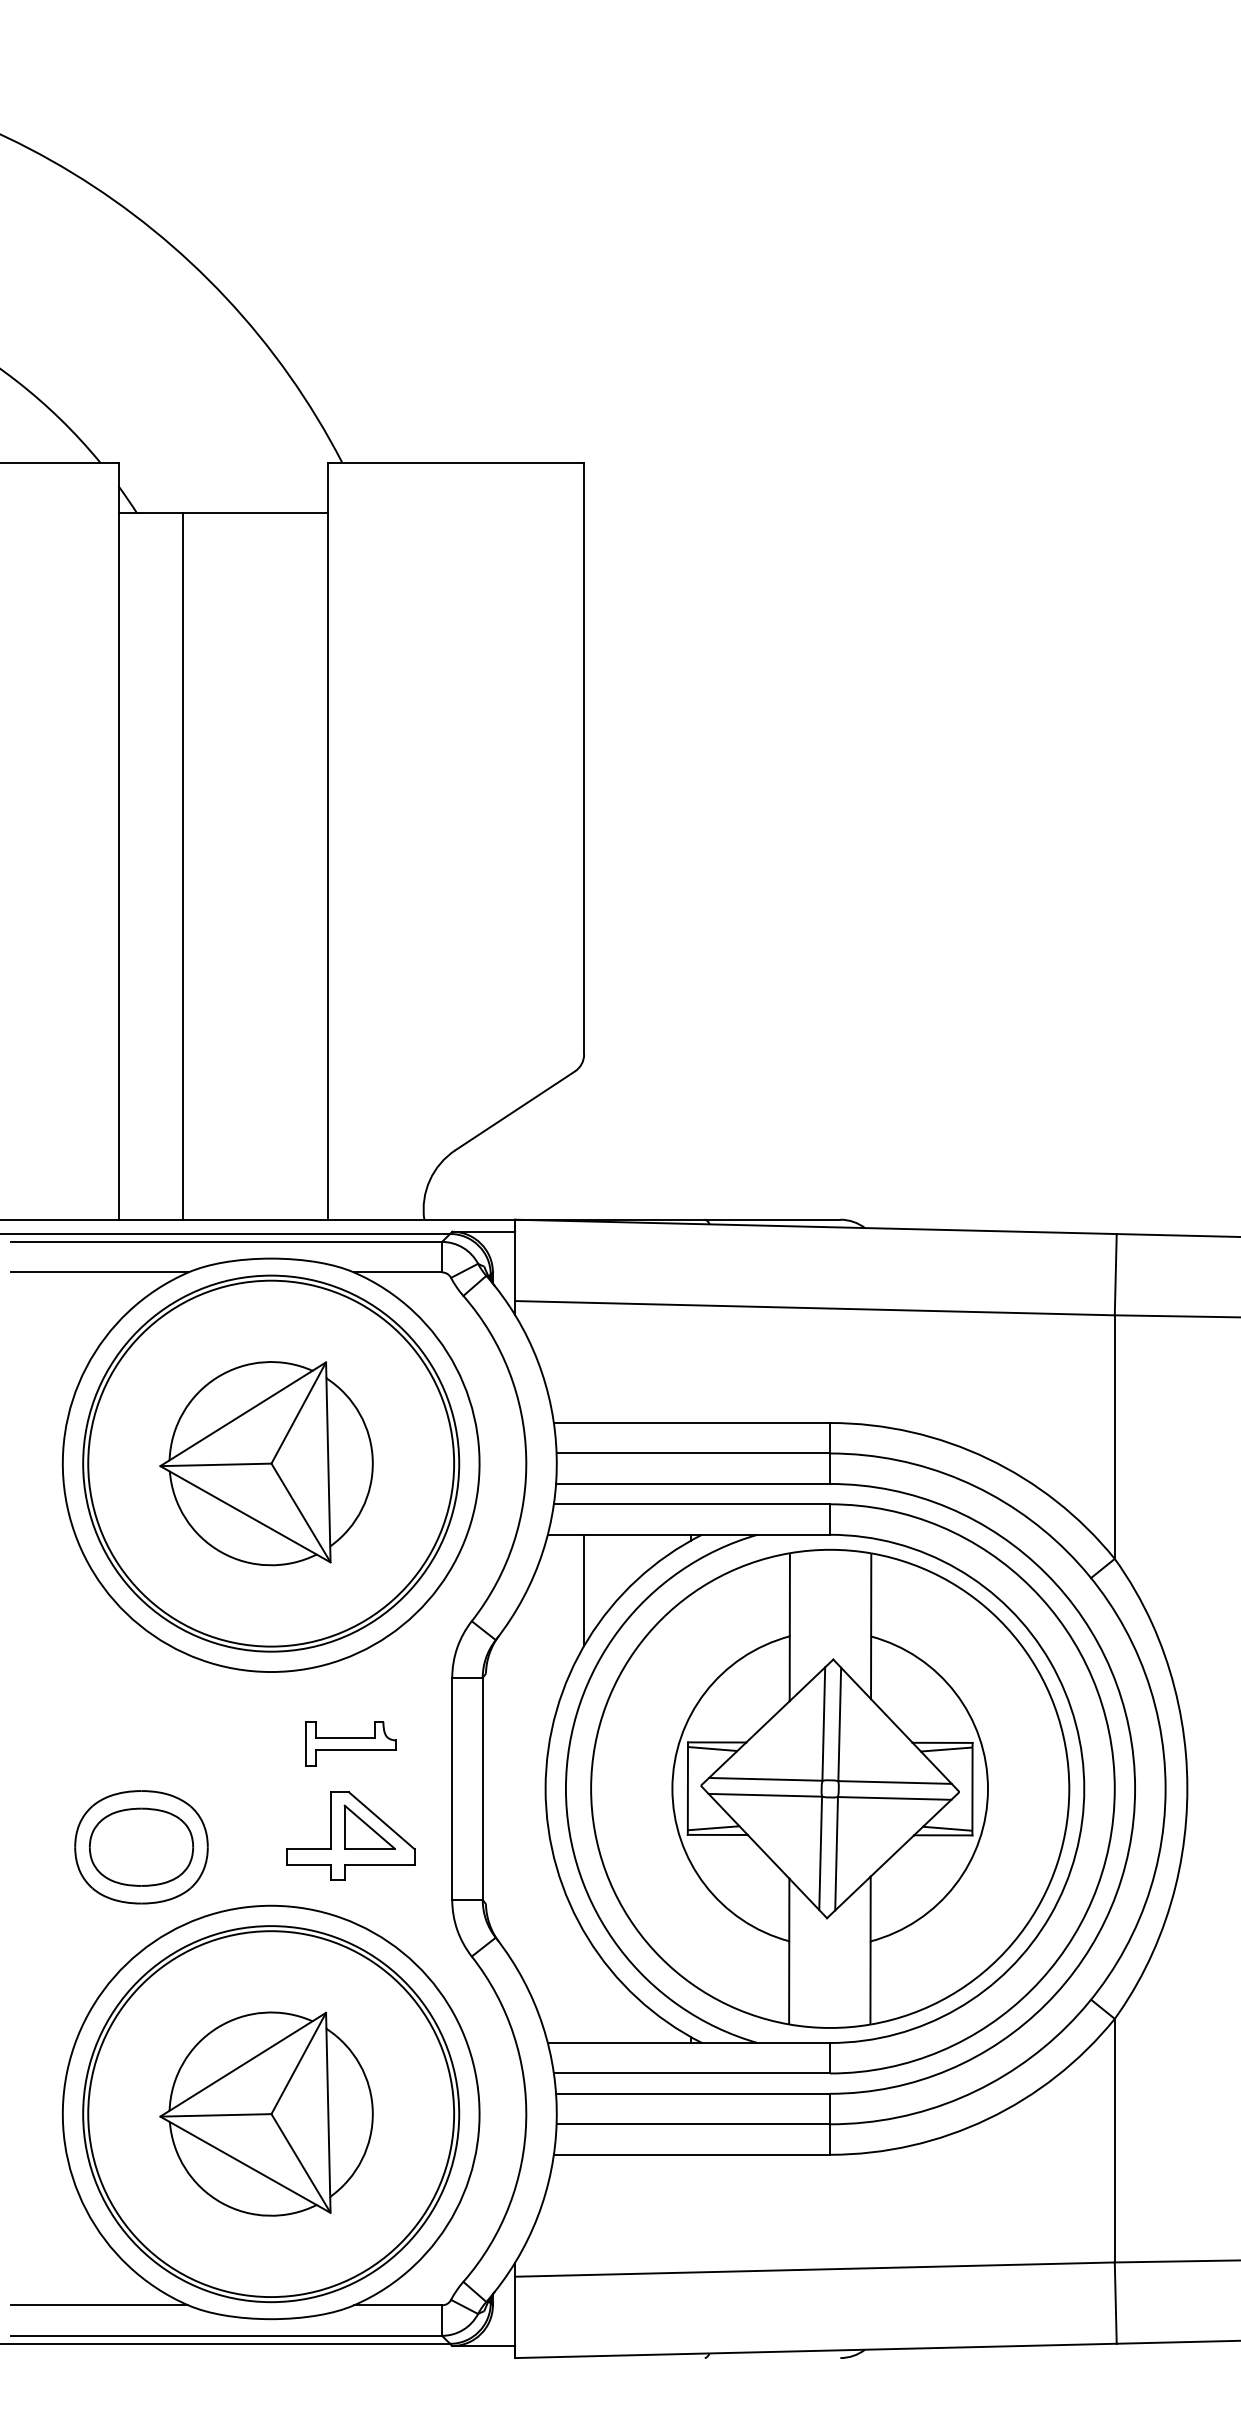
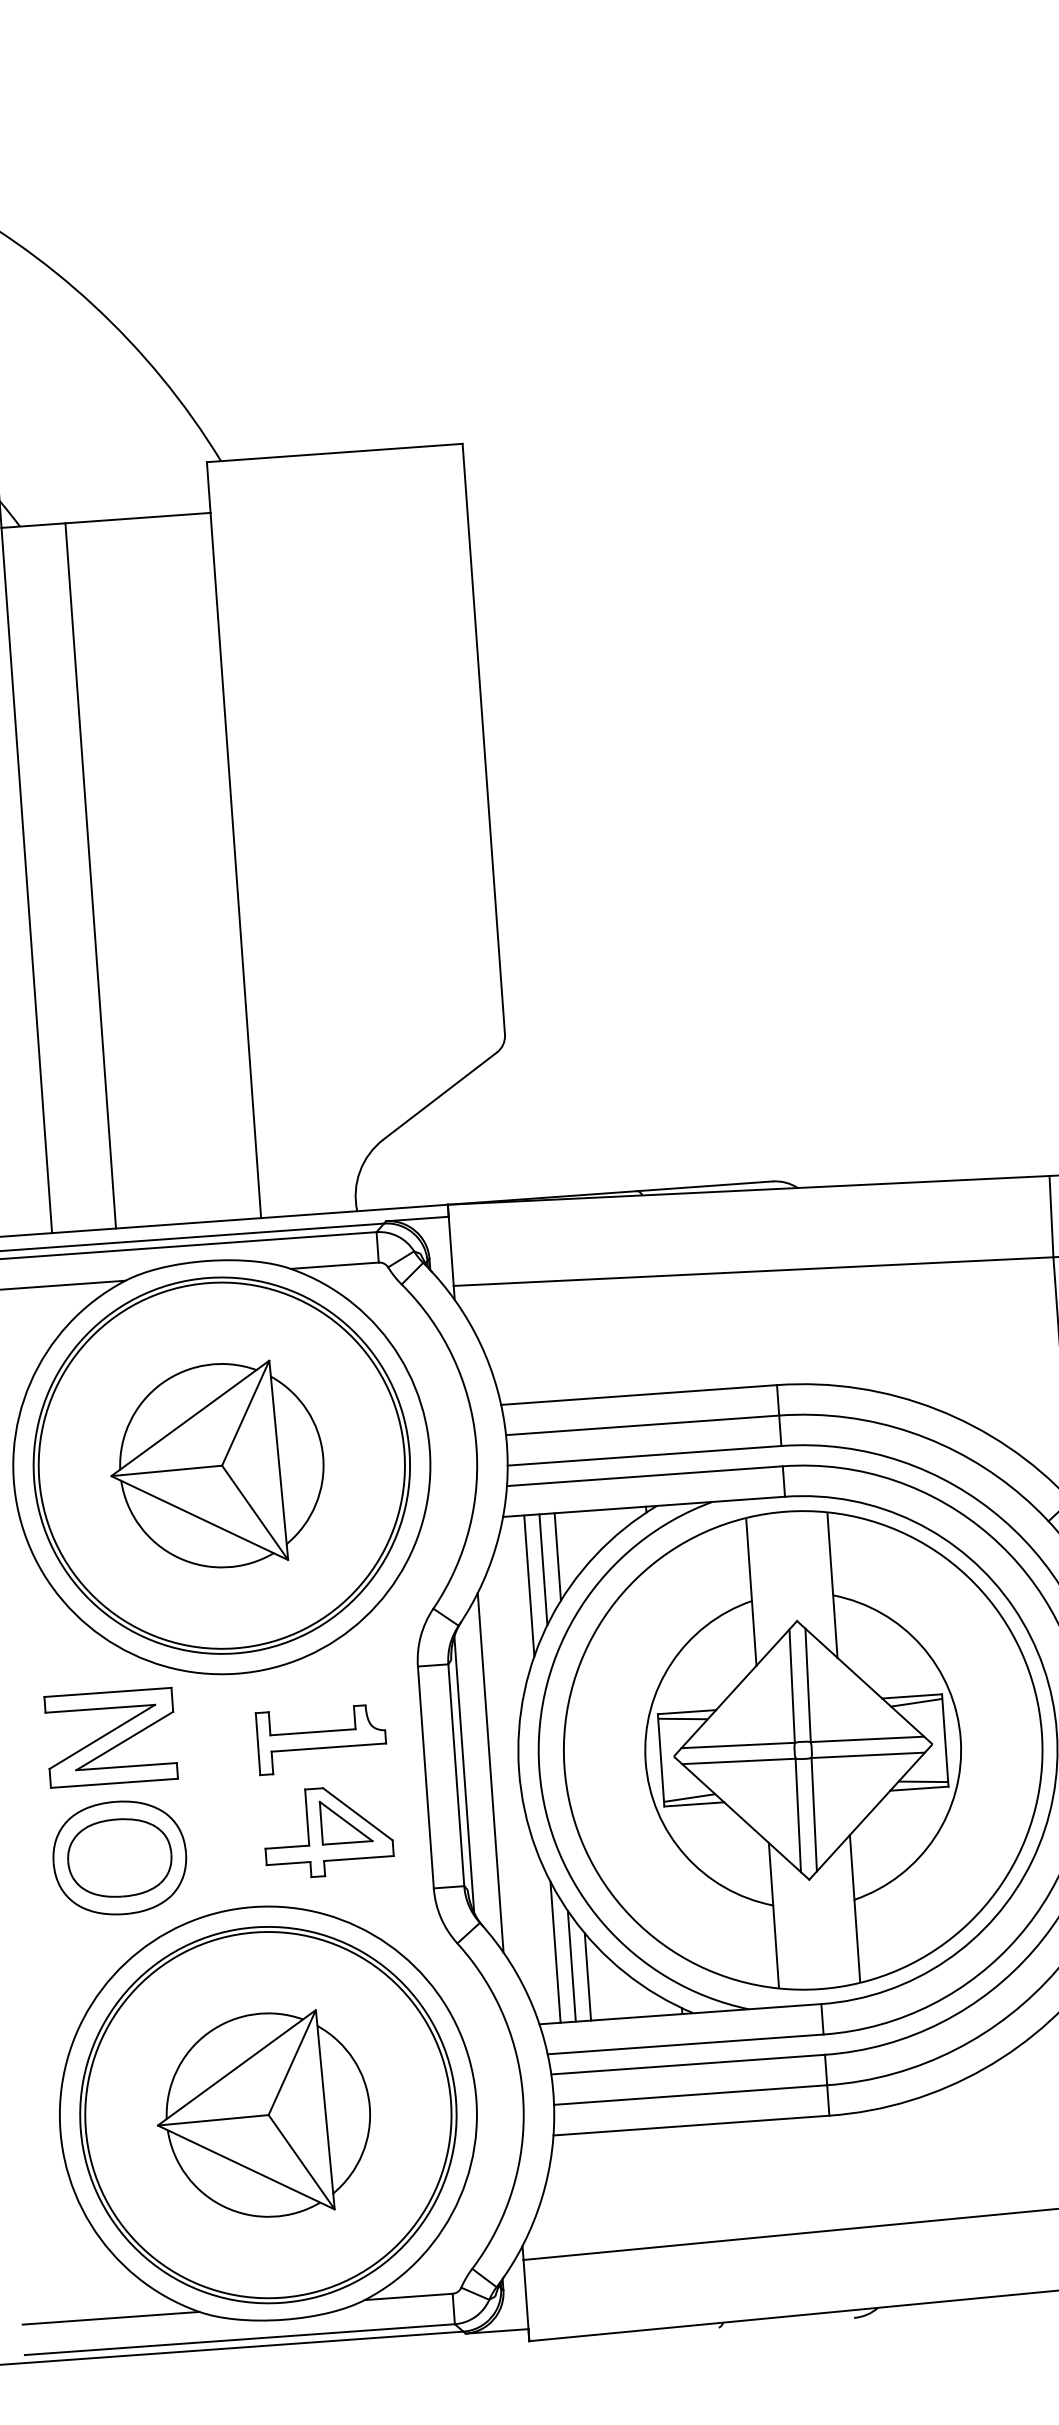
line: (599, 1578) -> (557, 1556), added
line: (569, 1604) -> (529, 1584), added
part: (141, 1726) -> (111, 1737), added
part: (350, 1743) -> (321, 1739), size x1.43
line: (490, 1788) -> (464, 1774), added
line: (517, 1788) -> (490, 1772), added
line: (569, 1971) -> (556, 1951), added
line: (584, 1987) -> (572, 1966), added
line: (599, 1998) -> (587, 1976), added

